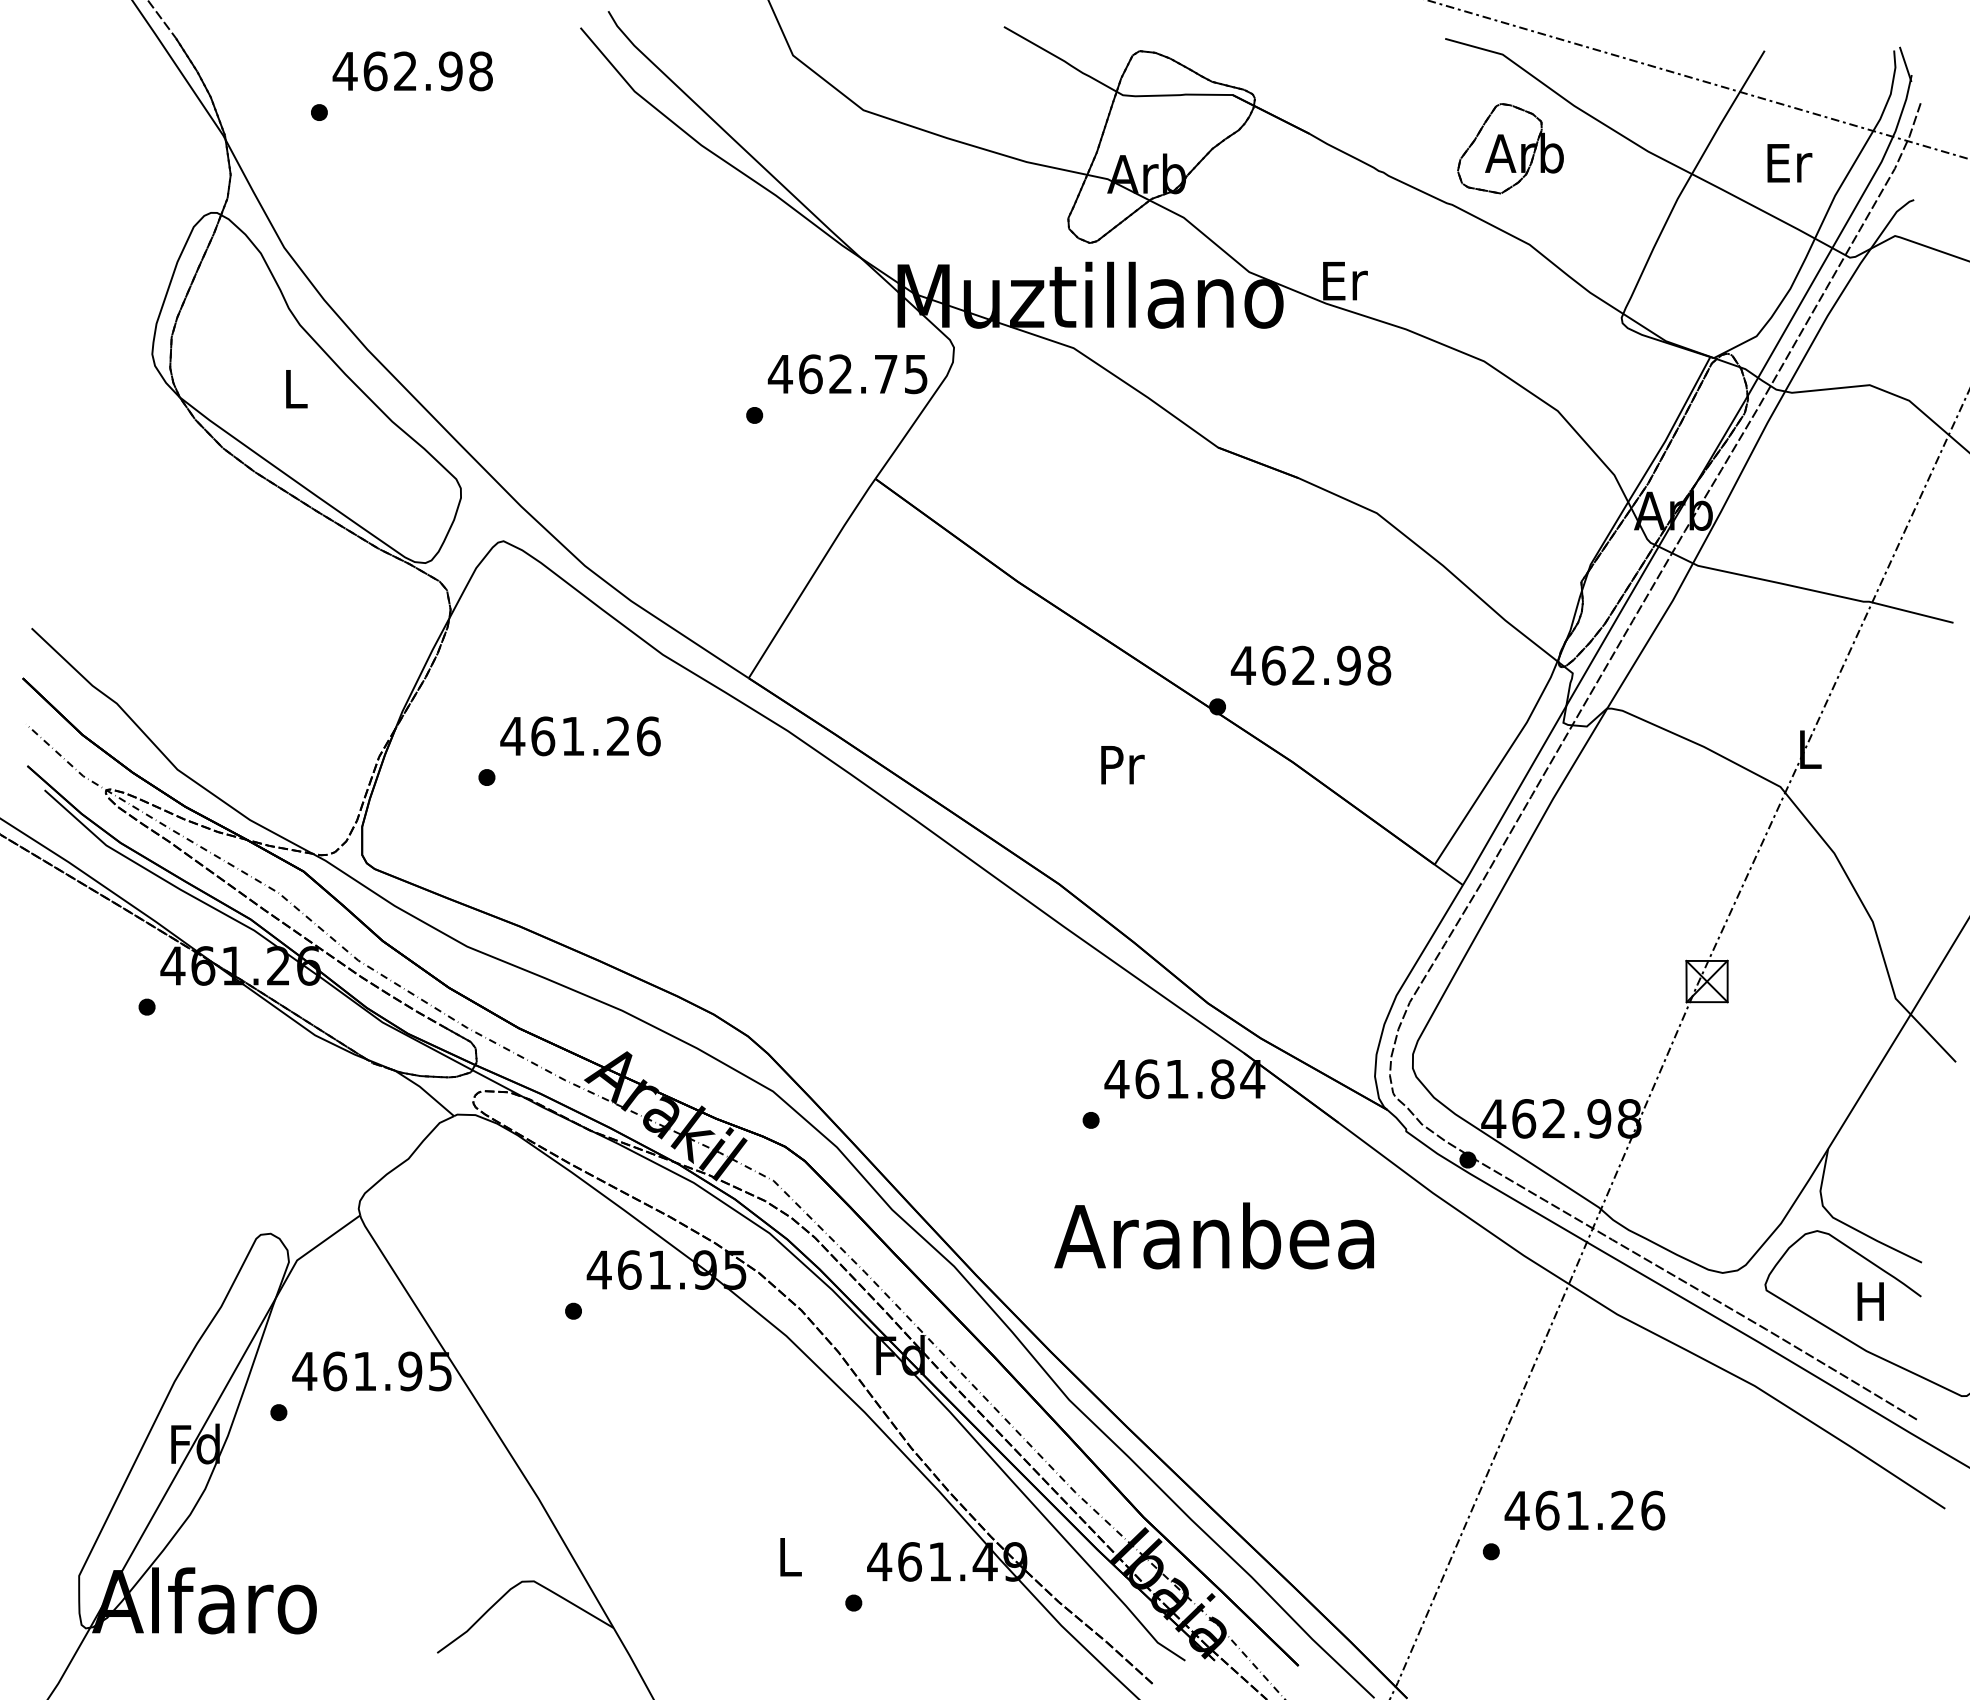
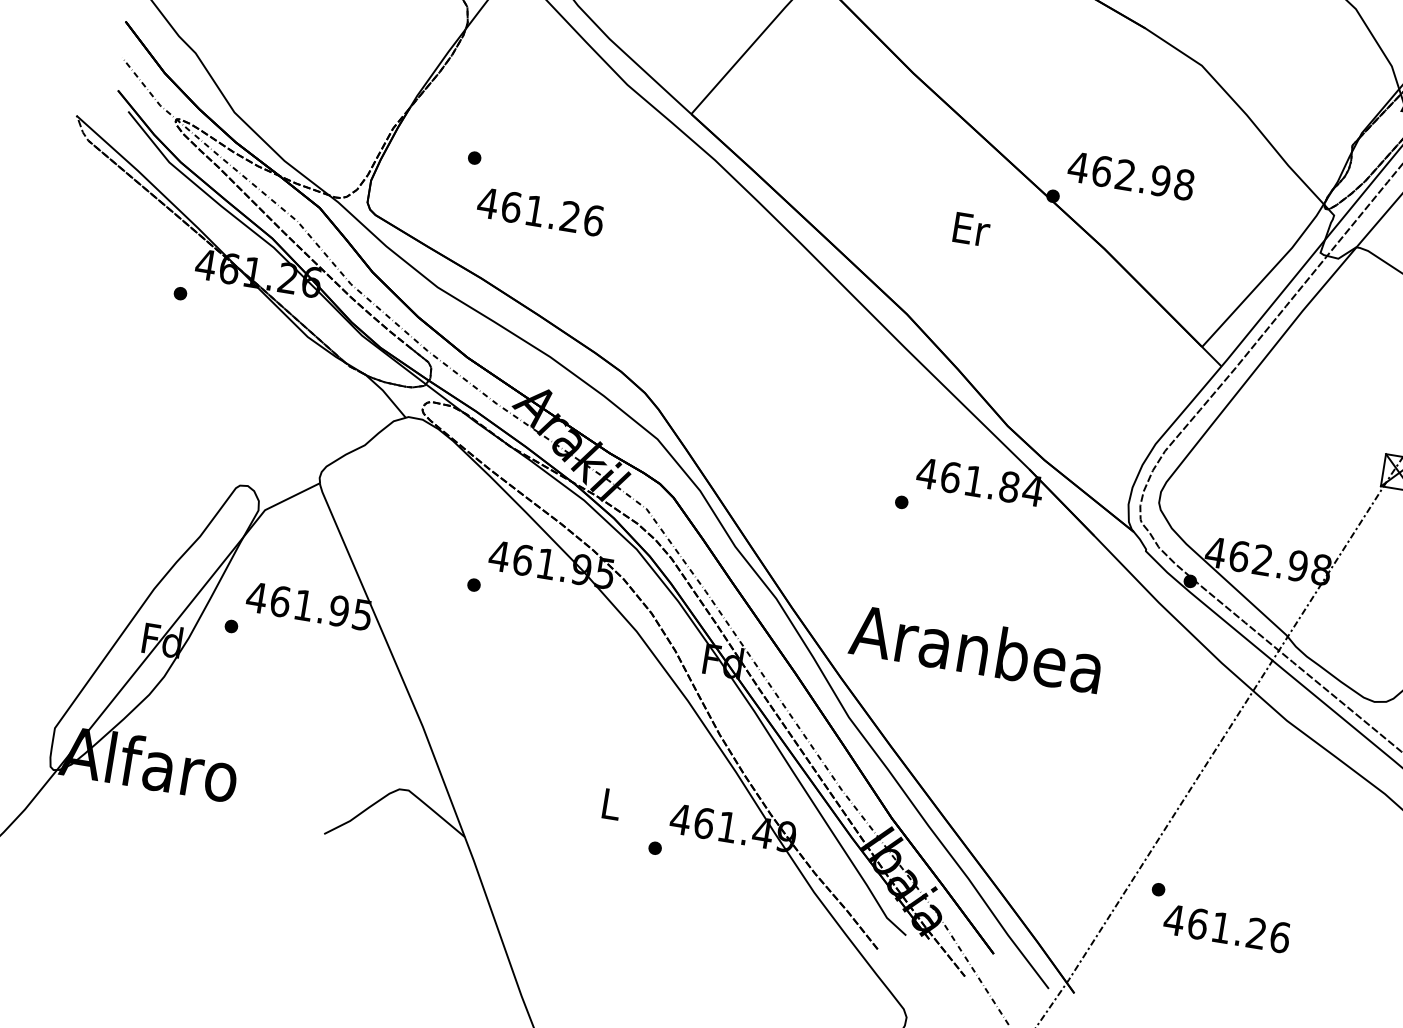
text: (580, 736) -> (540, 212), moved
text: (1122, 765) -> (971, 229), Pr -> Er
text: (1213, 1235) -> (975, 648), moved
text: (1584, 1510) -> (1226, 928), moved

